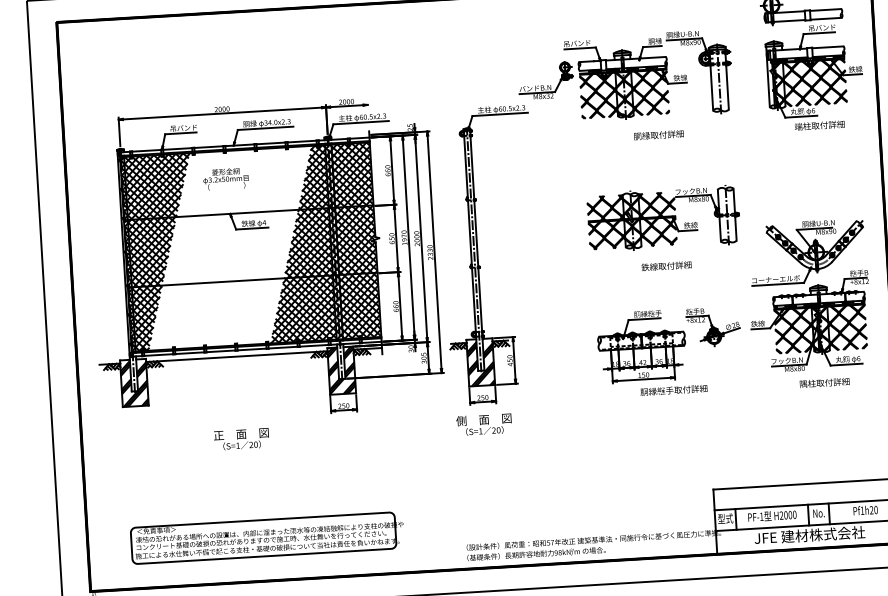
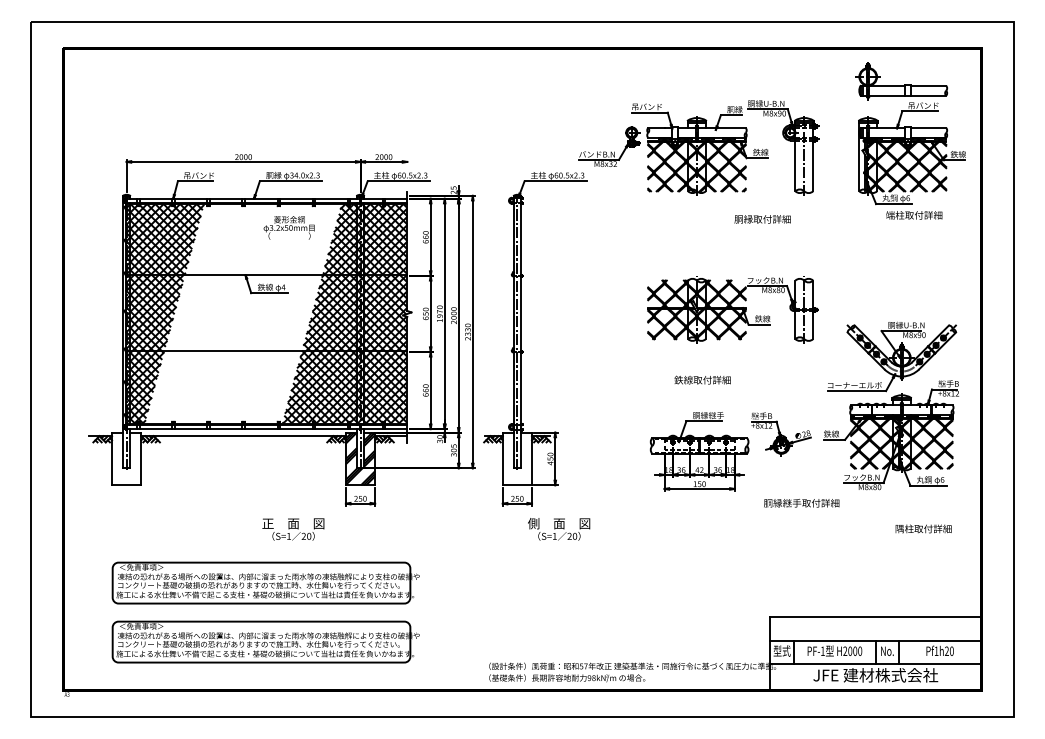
text: (658, 135) -> (762, 219), moved
text: (225, 178) -> (288, 227), moved
text: (666, 265) -> (702, 379), moved
hatch: (480, 362) -> (517, 458), removed
text: (824, 382) -> (923, 528), moved
hatch: (134, 383) -> (126, 459), removed
text: (673, 390) -> (801, 503), moved
text: (484, 424) -> (559, 529), moved
text: (241, 439) -> (293, 529), moved
part: (263, 485) -> (265, 582), added

